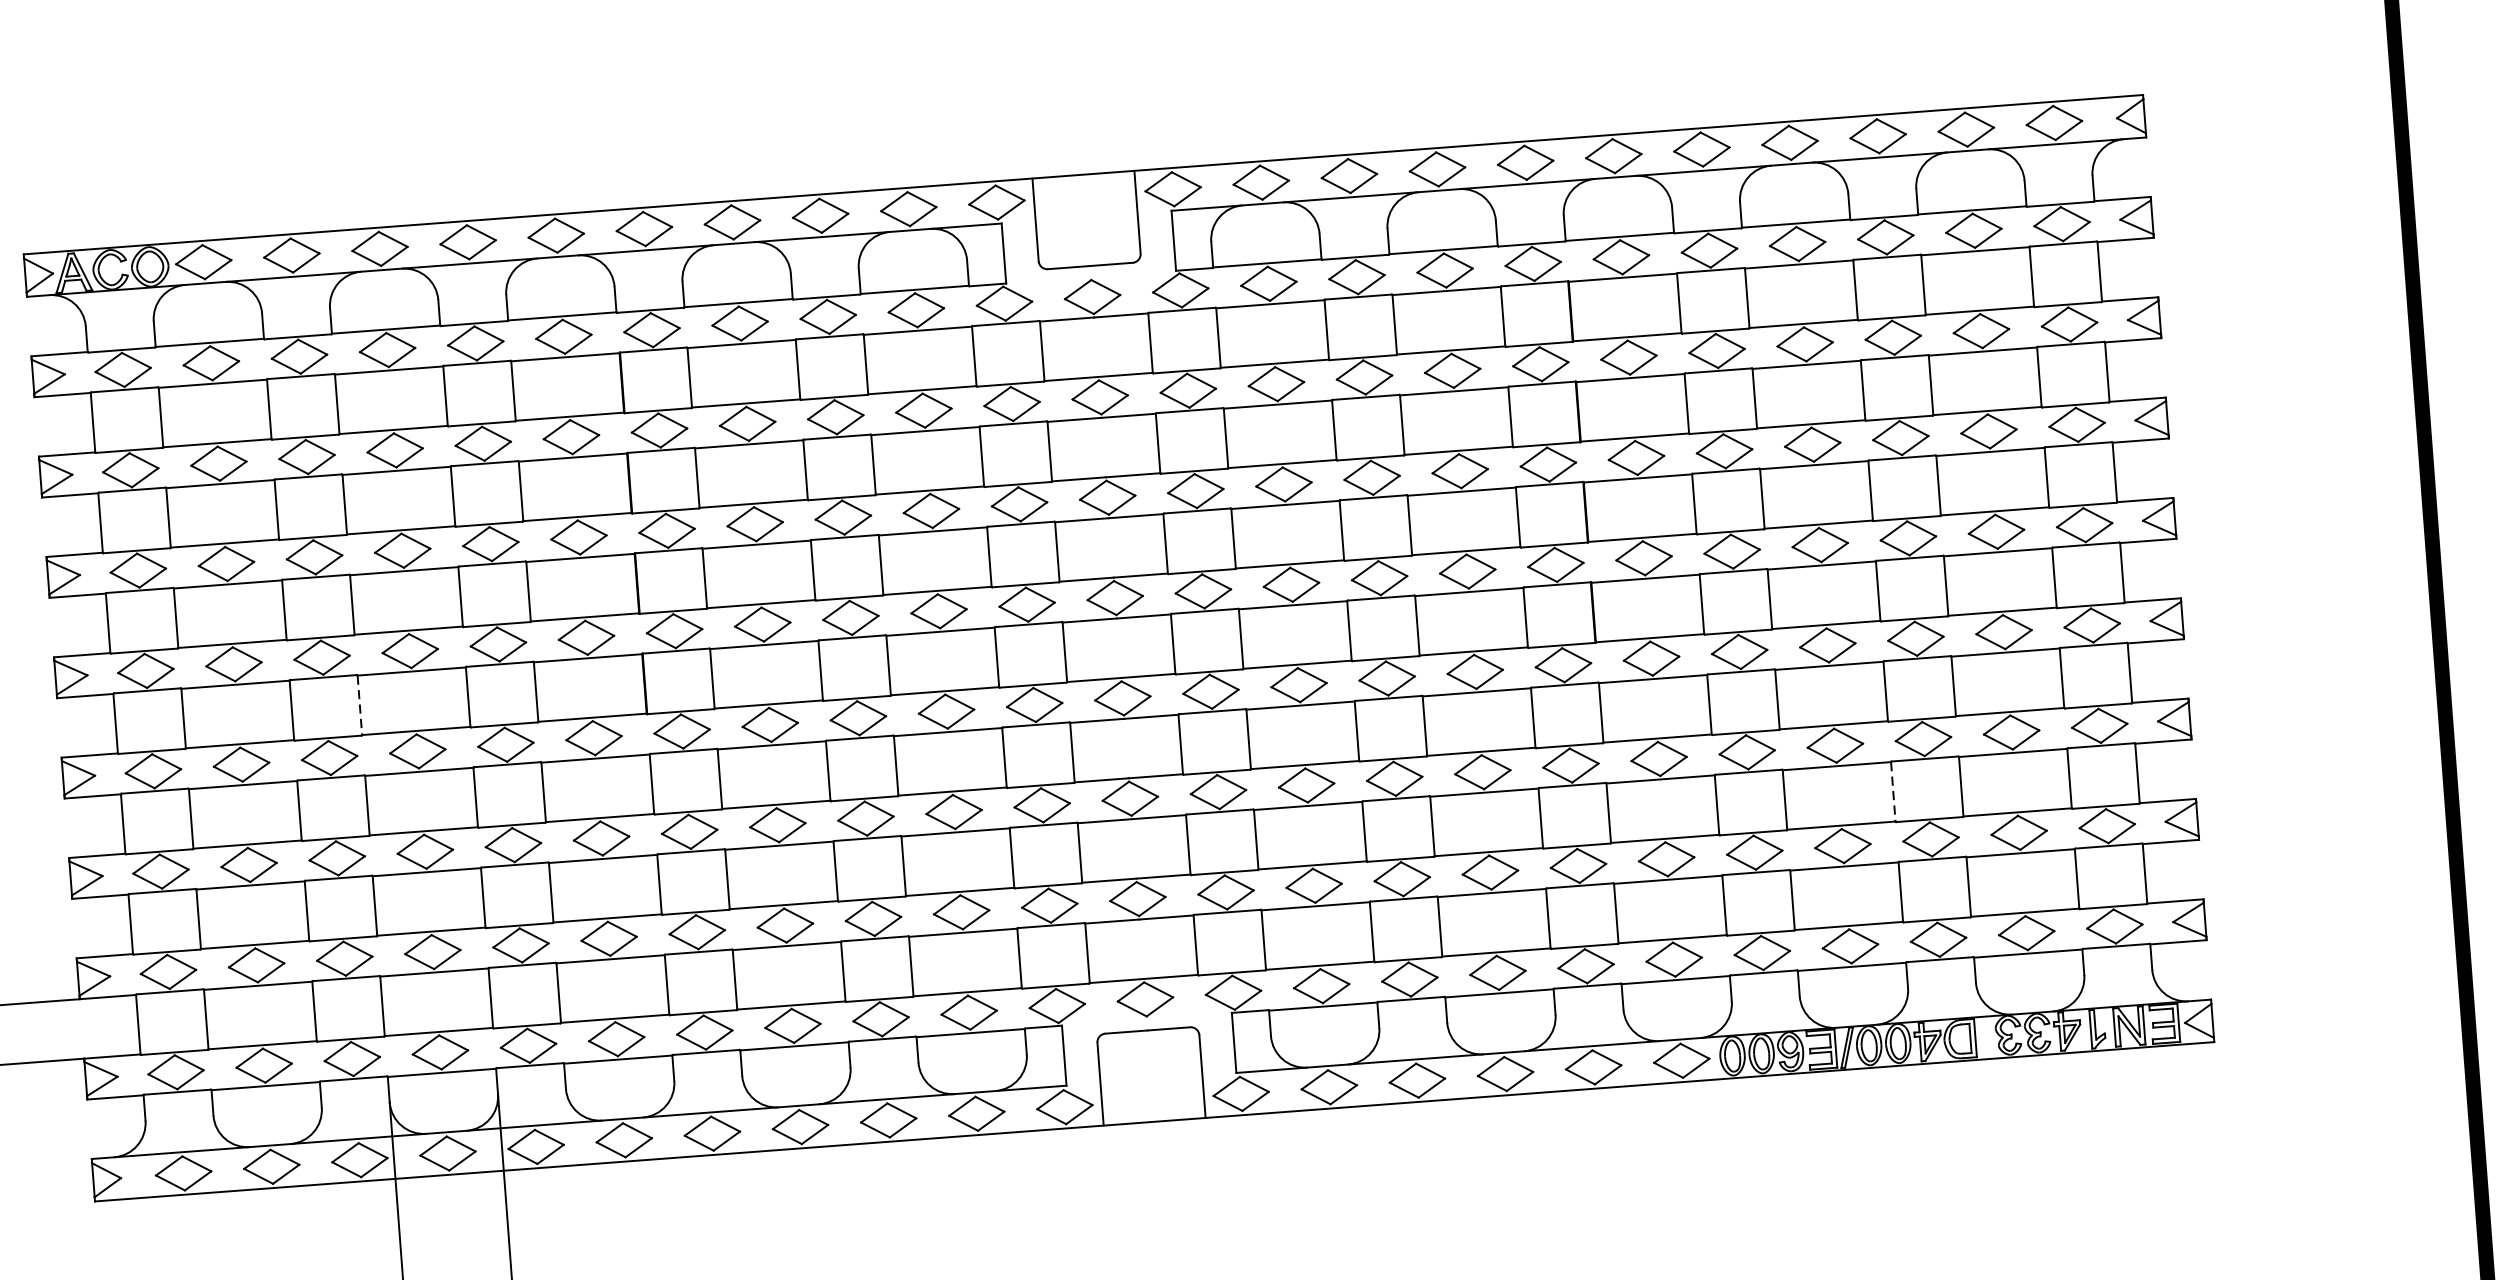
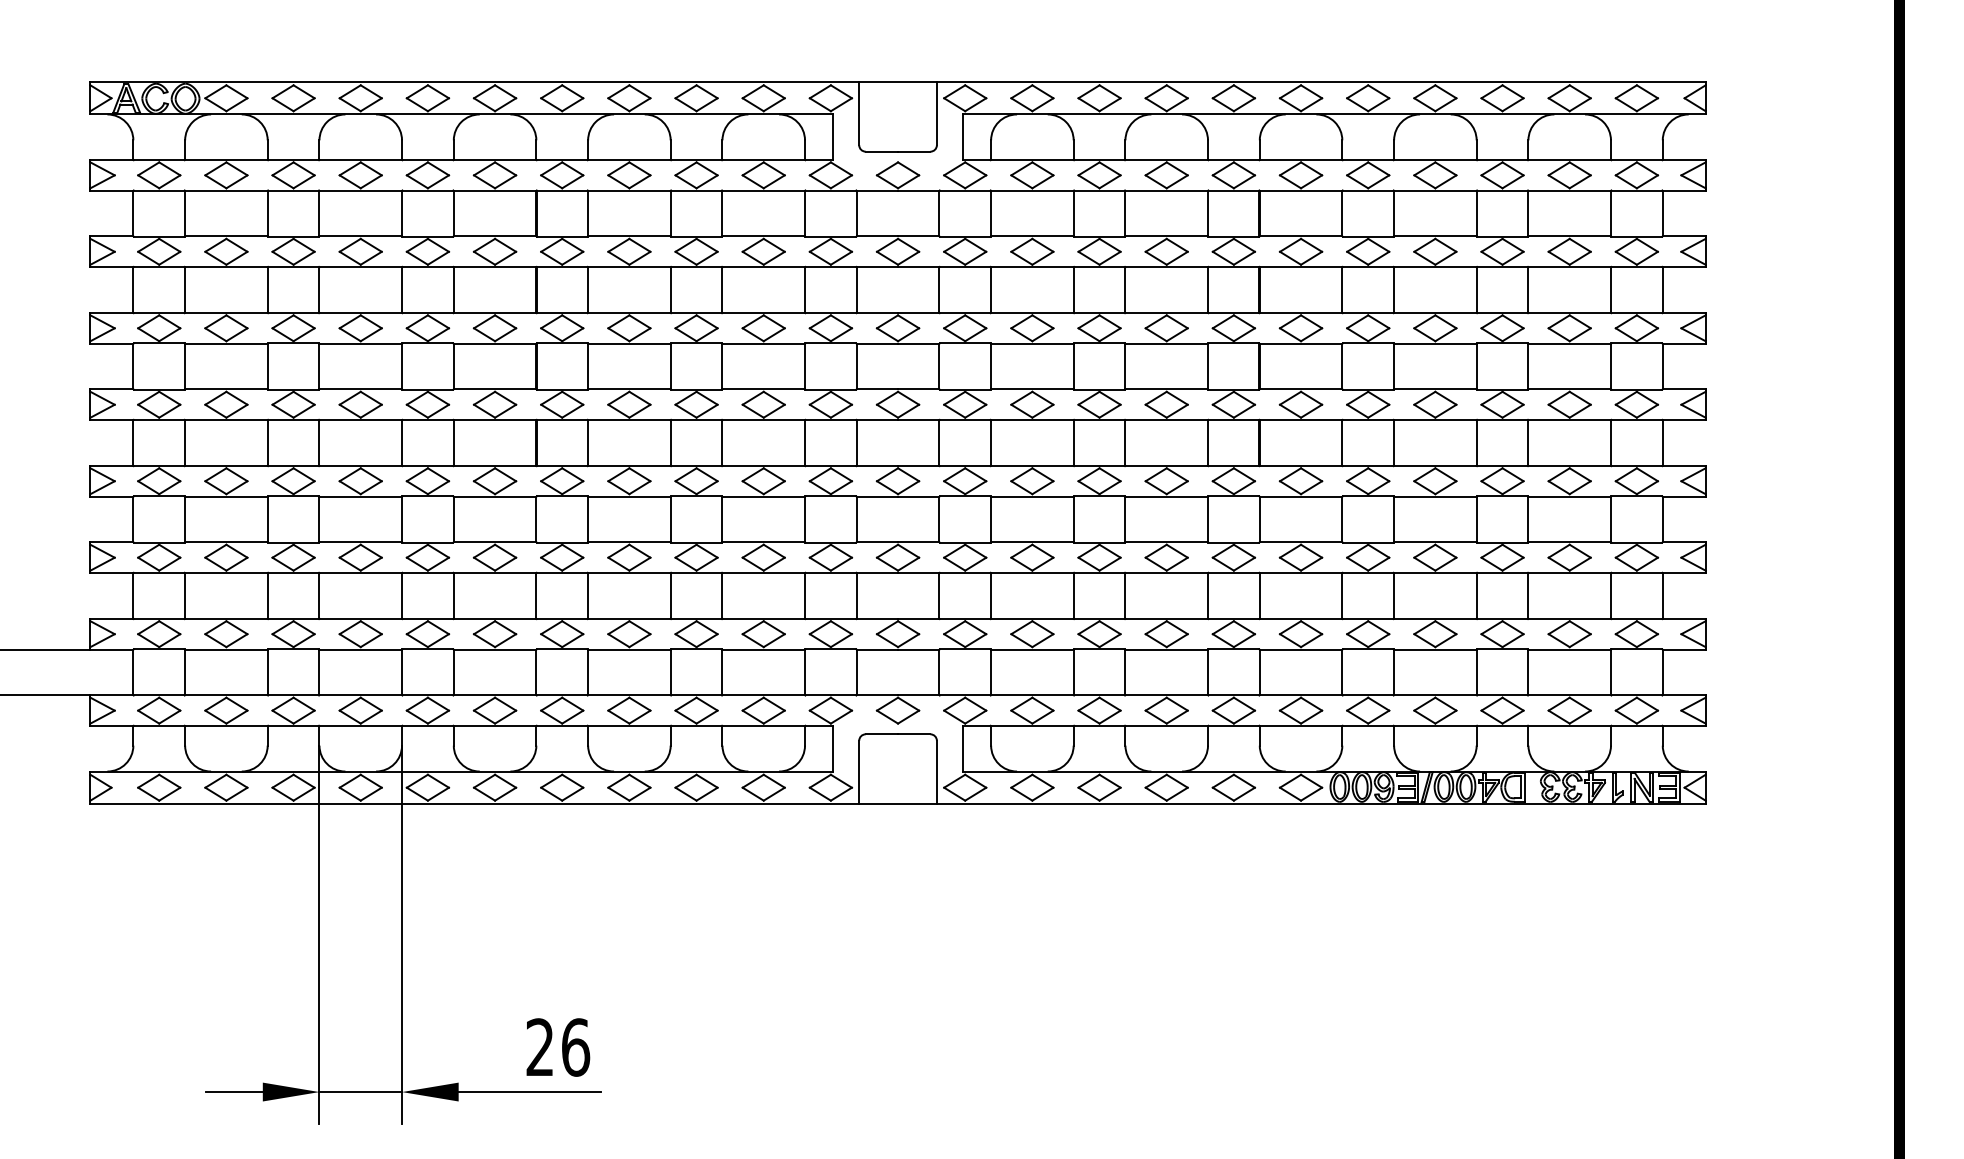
line: (359, 705) -> (319, 443), dashed -> solid
line: (1893, 791) -> (1476, 595), dashed -> solid

